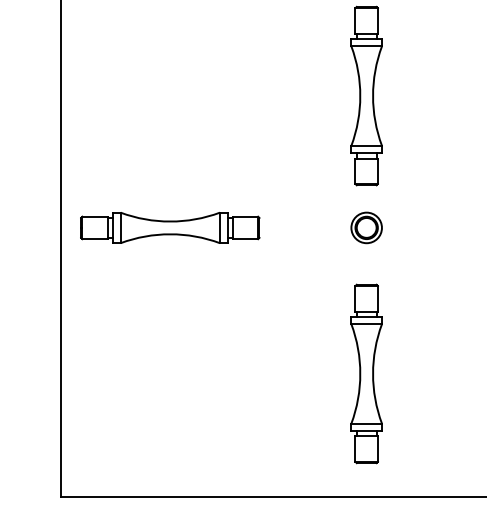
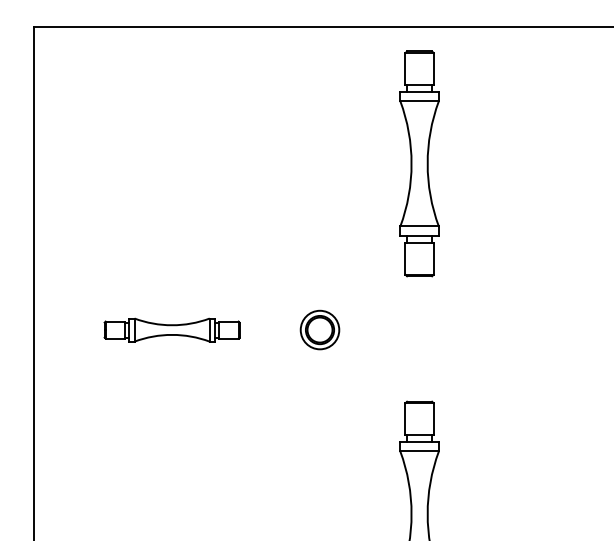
part: (170, 227) -> (172, 329), size x0.6
part: (366, 227) -> (319, 329), moved

